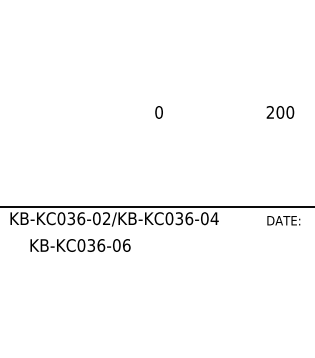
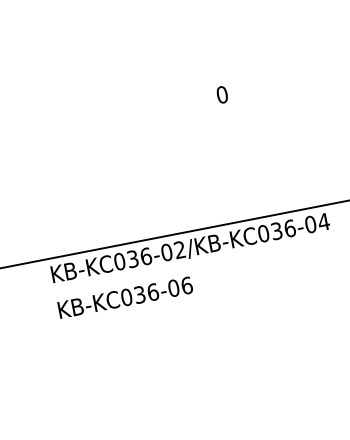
text: (80, 245) -> (125, 297), moved

